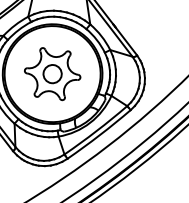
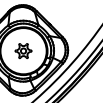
part: (52, 72) -> (23, 50), size x0.6

